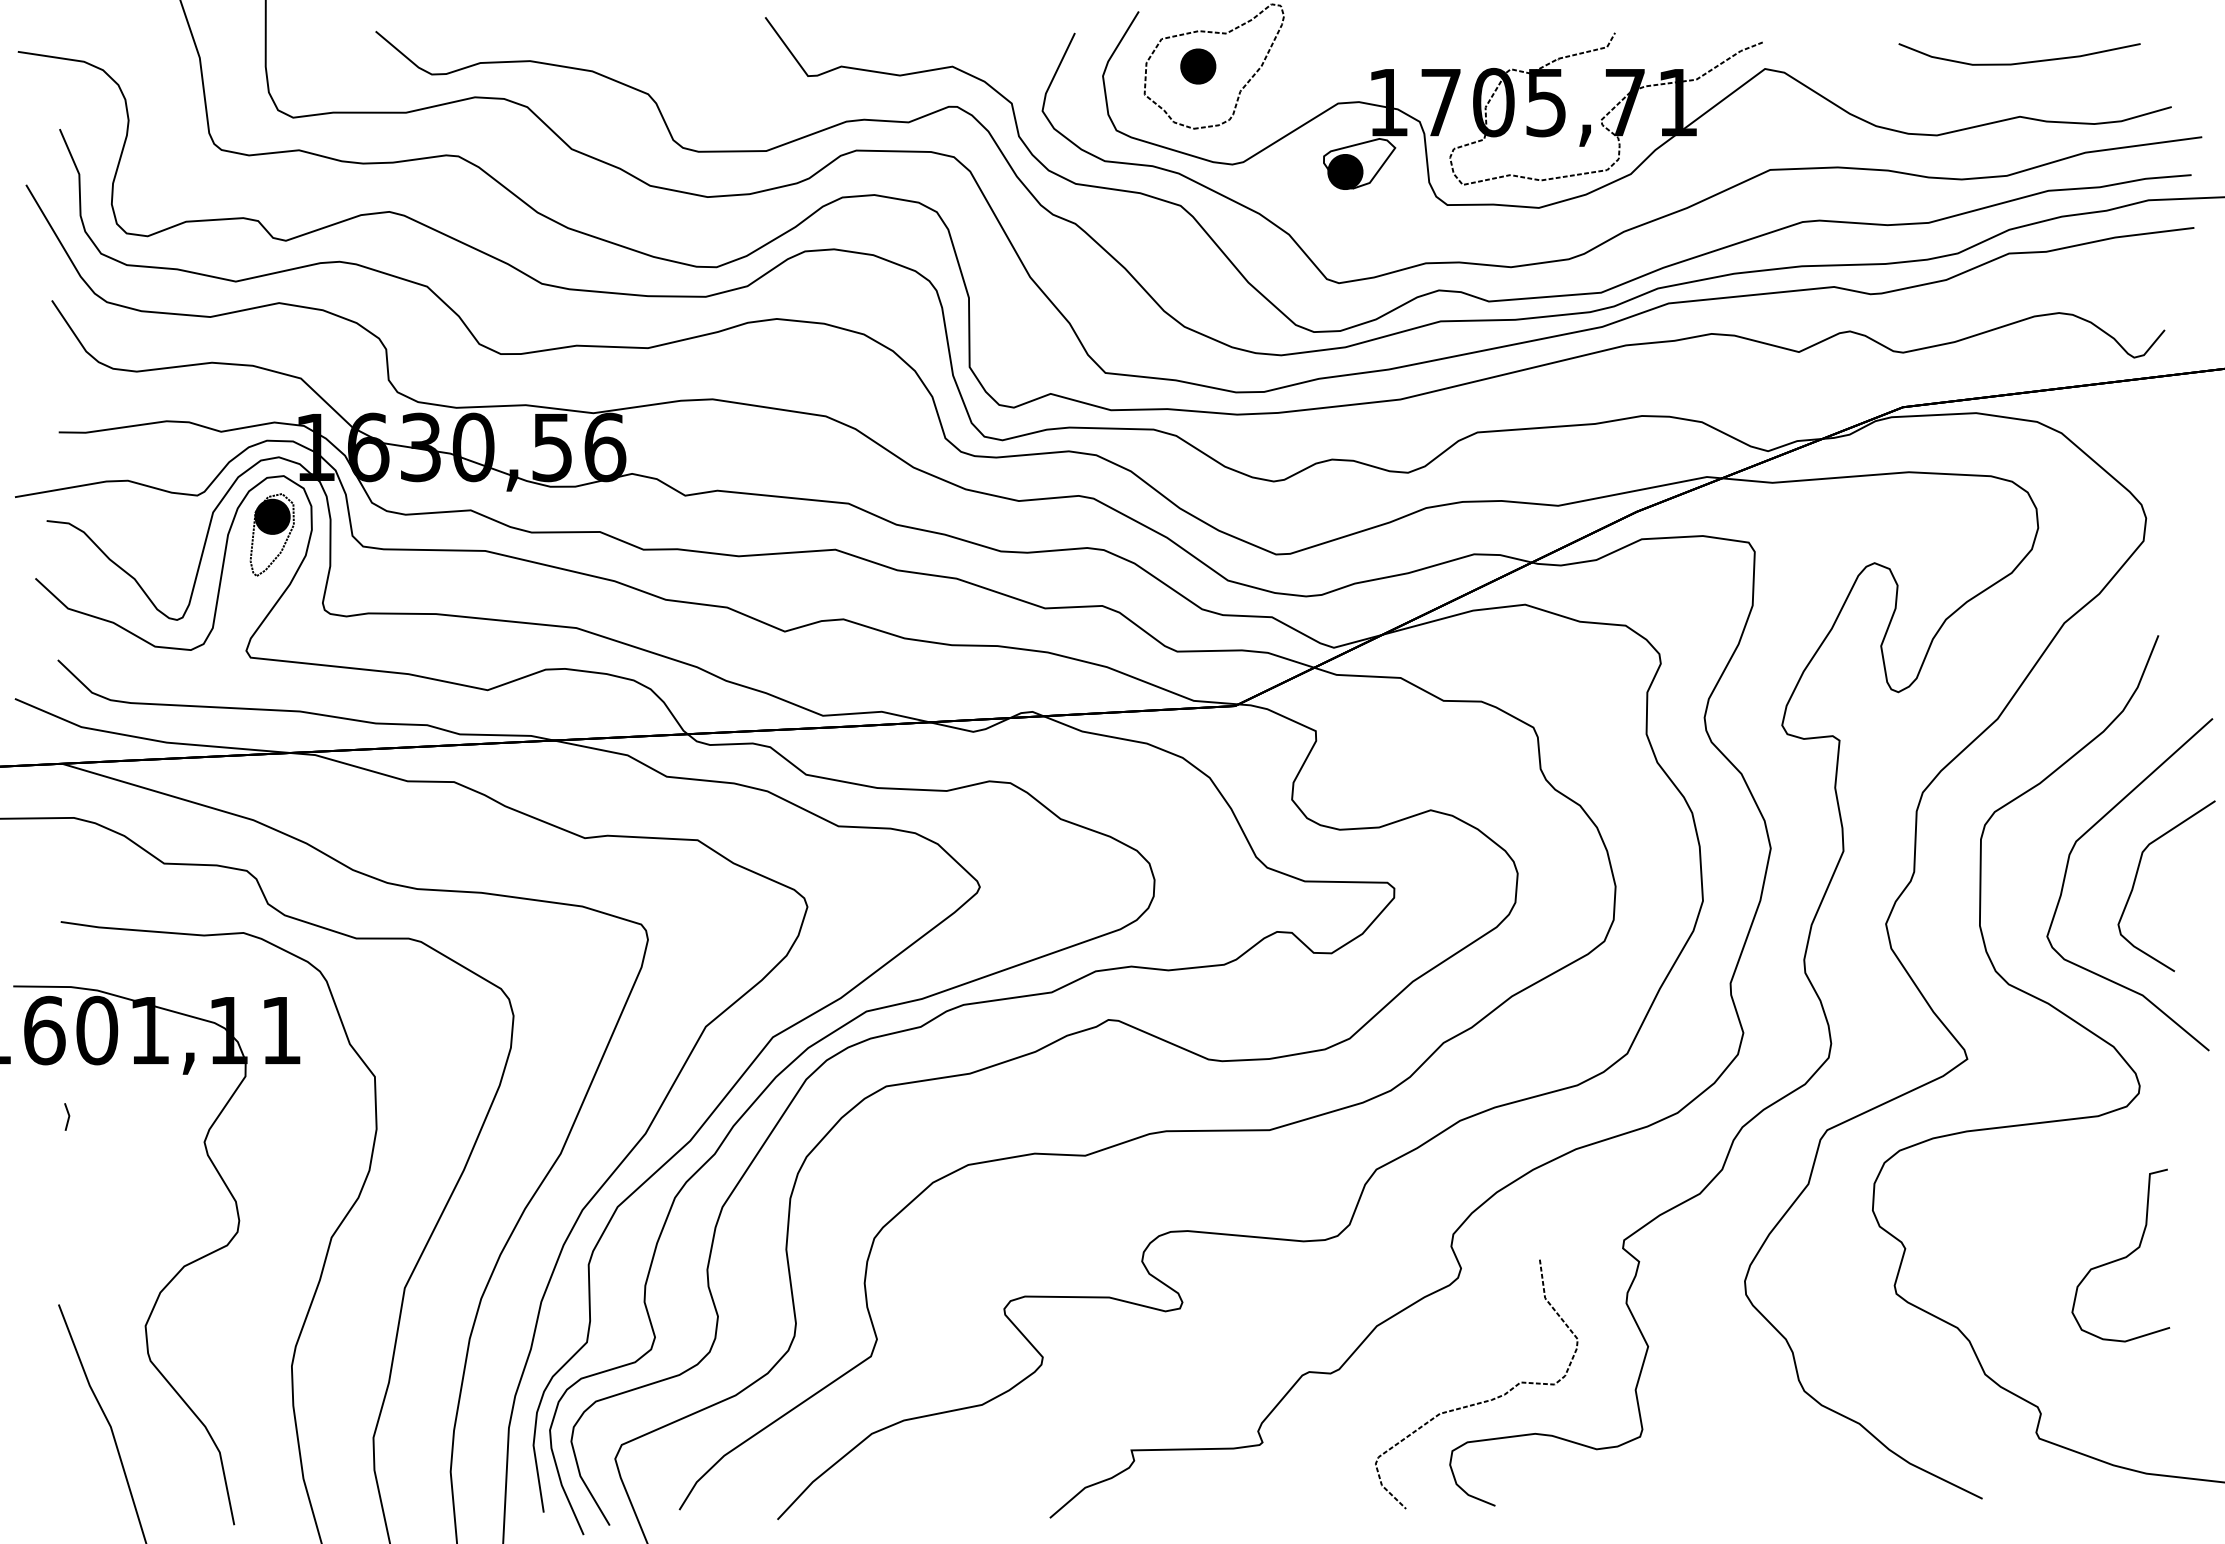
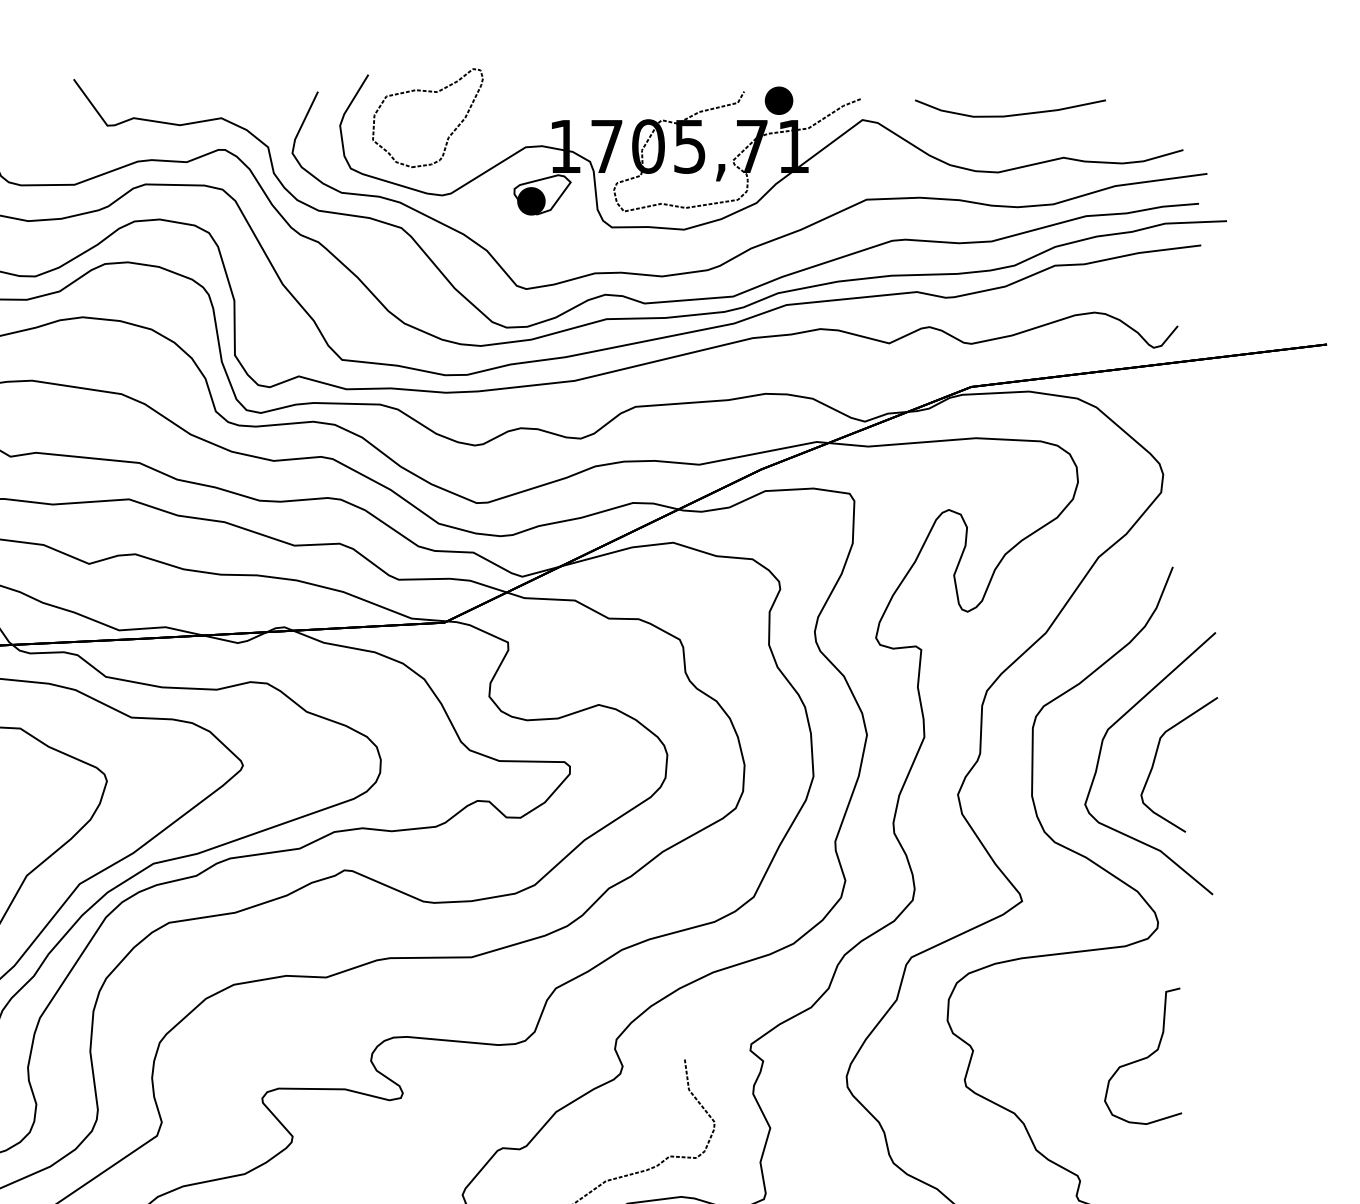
curve: (2019, 62) -> (1010, 114), moved
part: (1198, 66) -> (779, 100), moved

